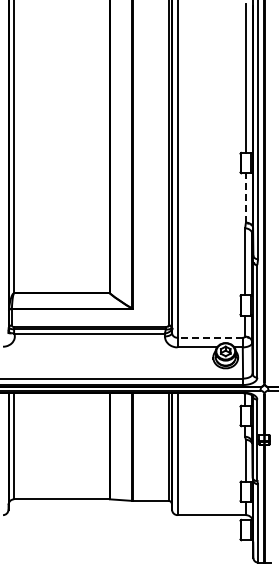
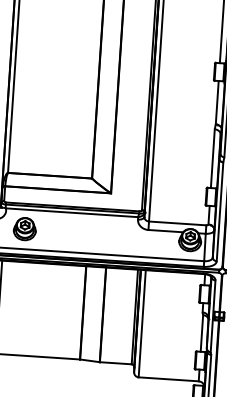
line: (245, 197) -> (216, 102), dashed -> solid
line: (210, 337) -> (177, 223), dashed -> solid
part: (37, 355) -> (24, 228), added

